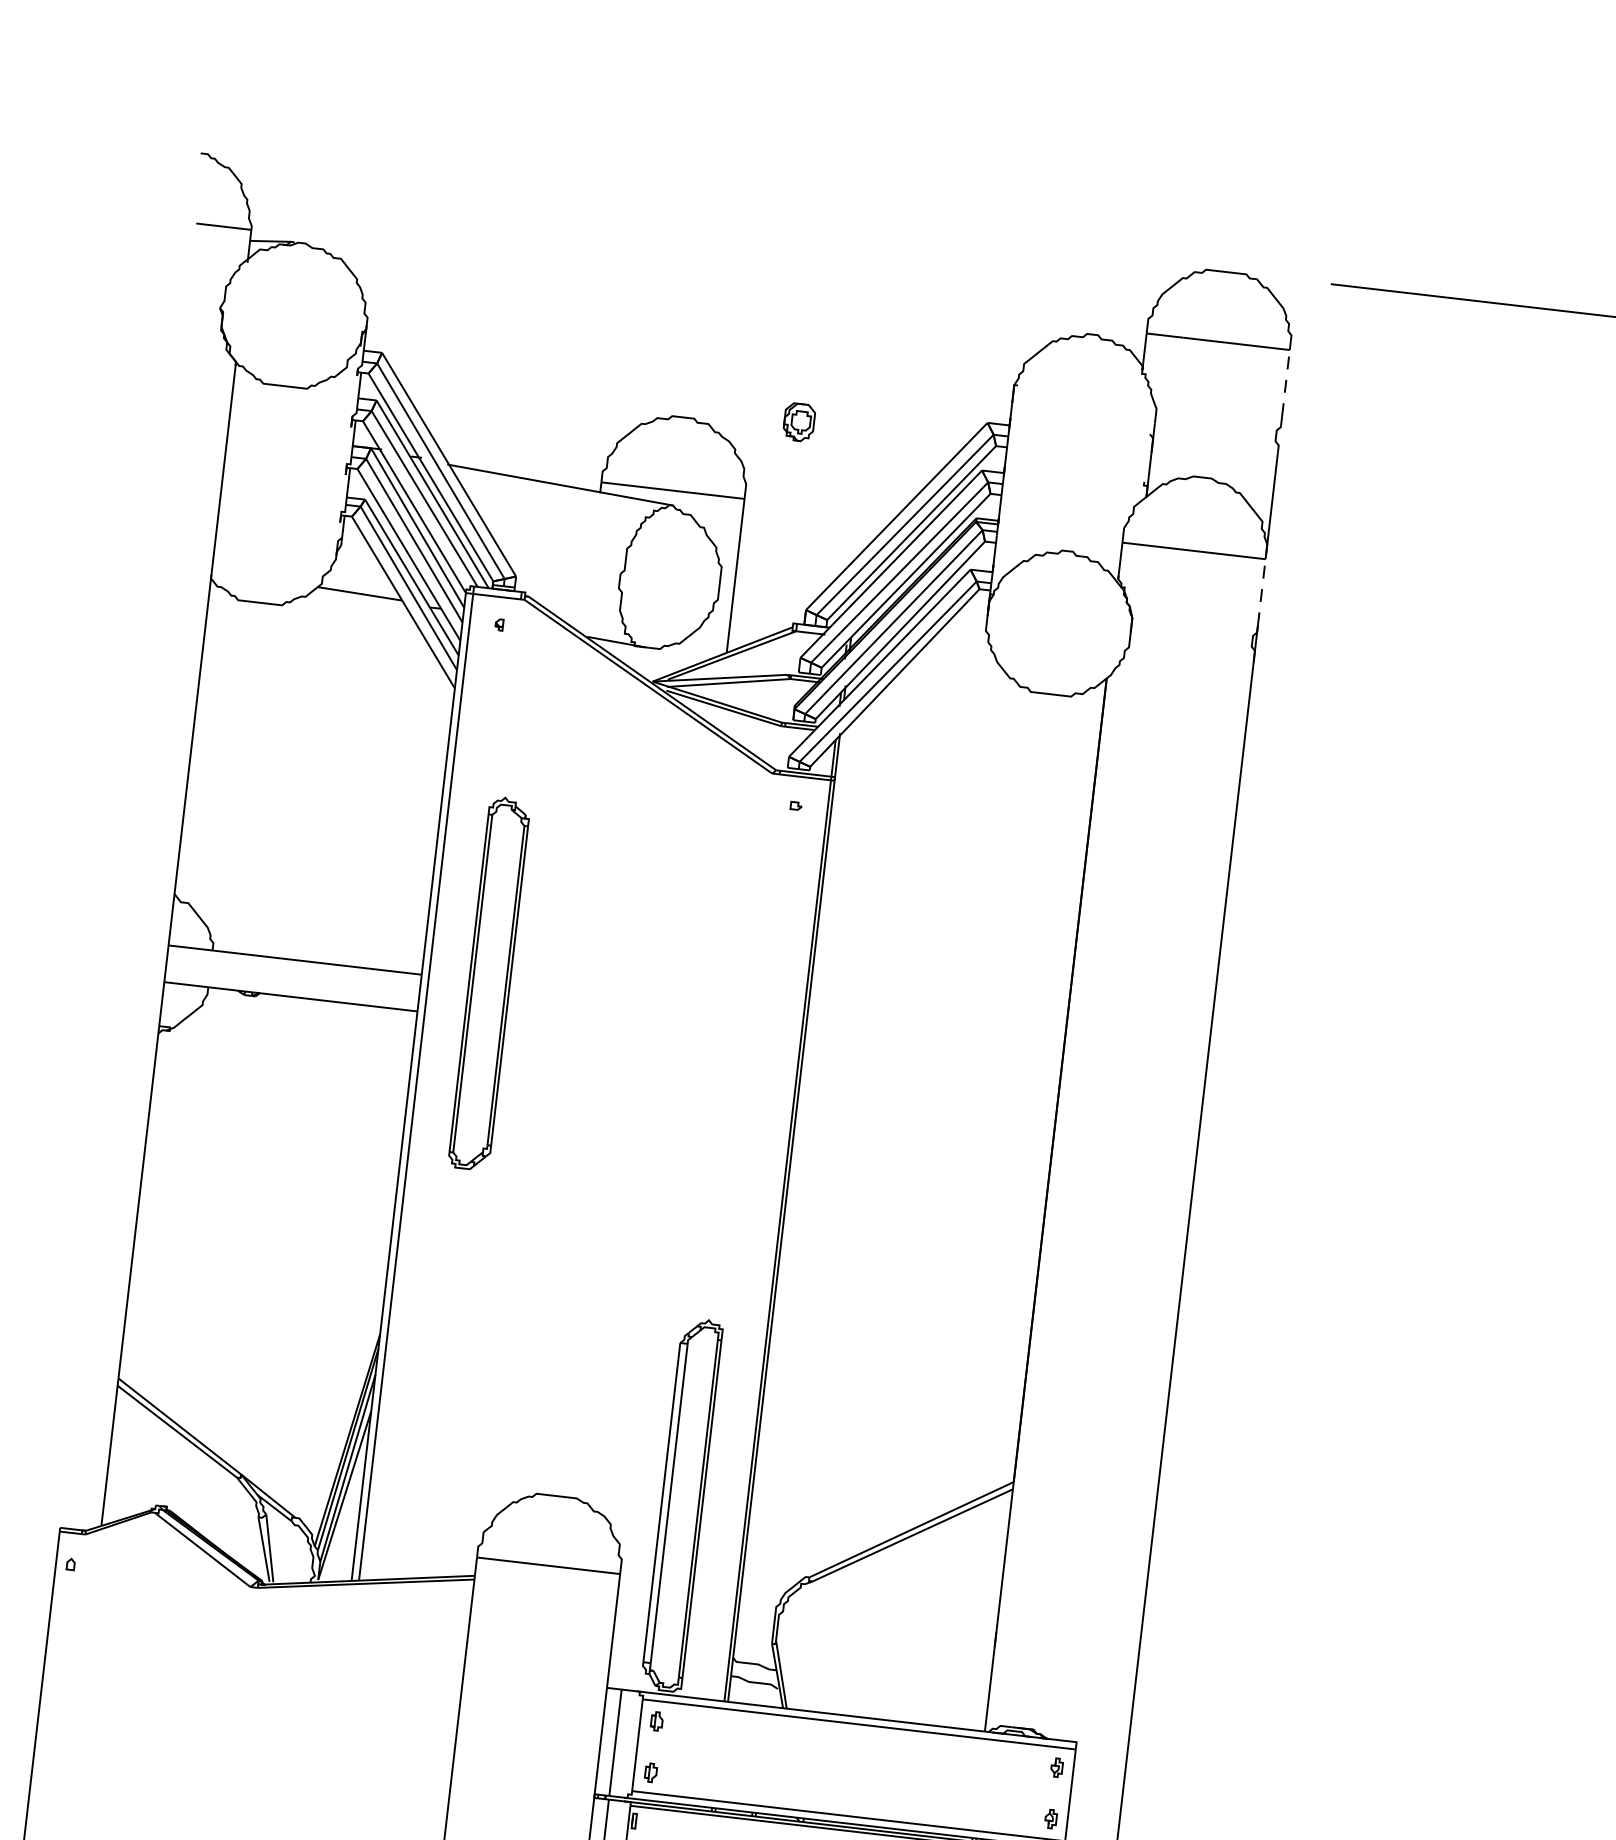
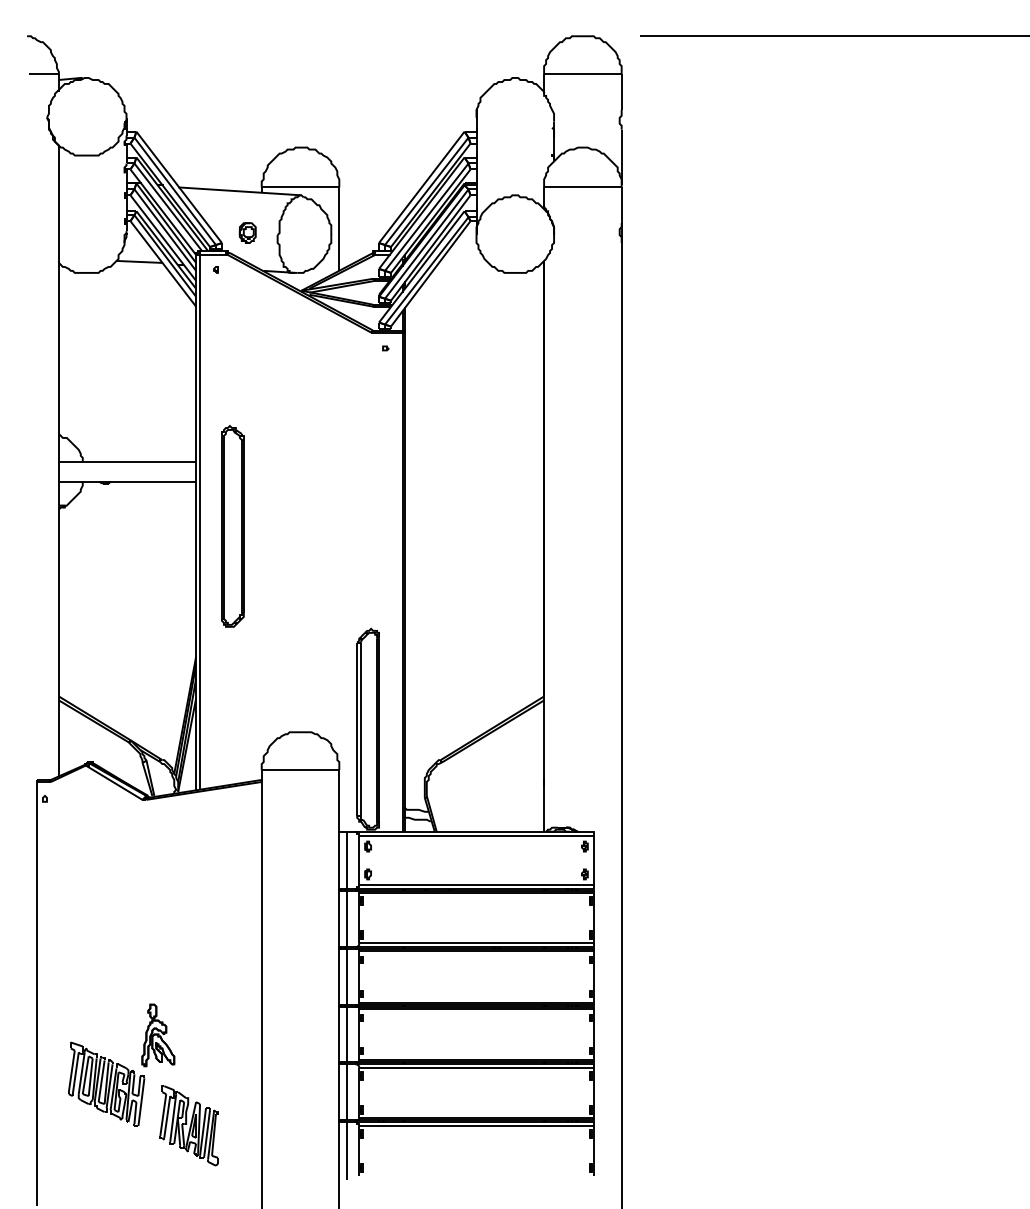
line: (1285, 382) -> (621, 91), dashed -> solid
part: (798, 421) -> (247, 232), moved
line: (1261, 592) -> (621, 205), dashed -> solid
part: (488, 983) -> (232, 526), moved

